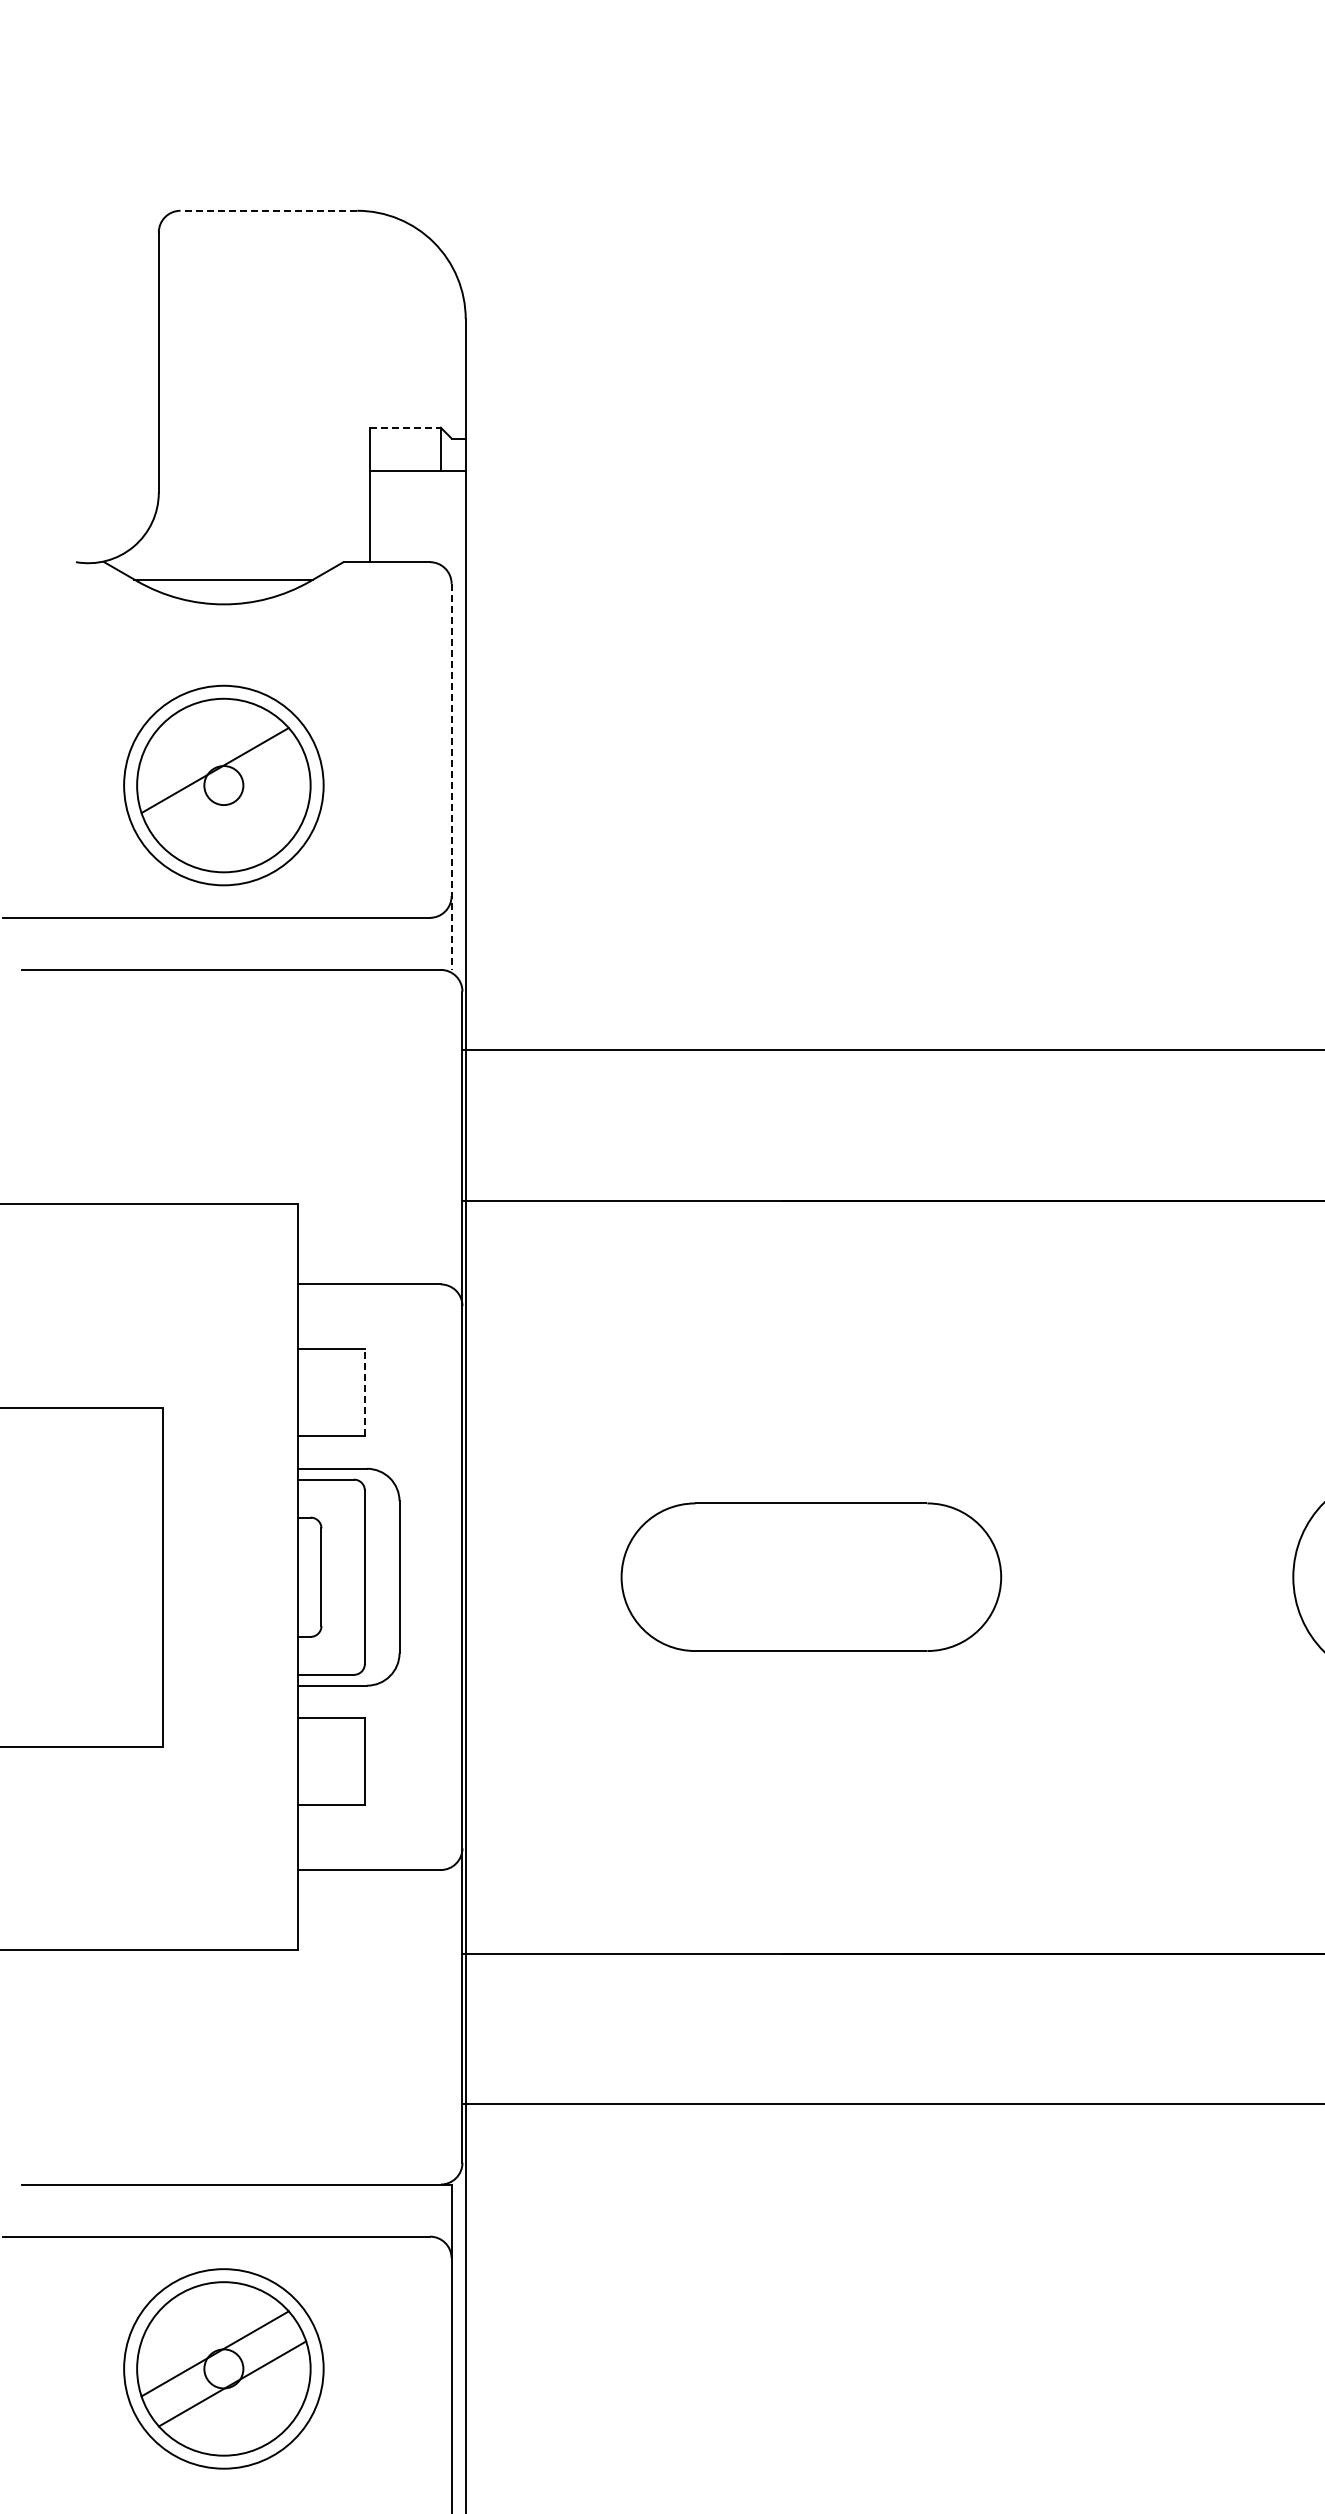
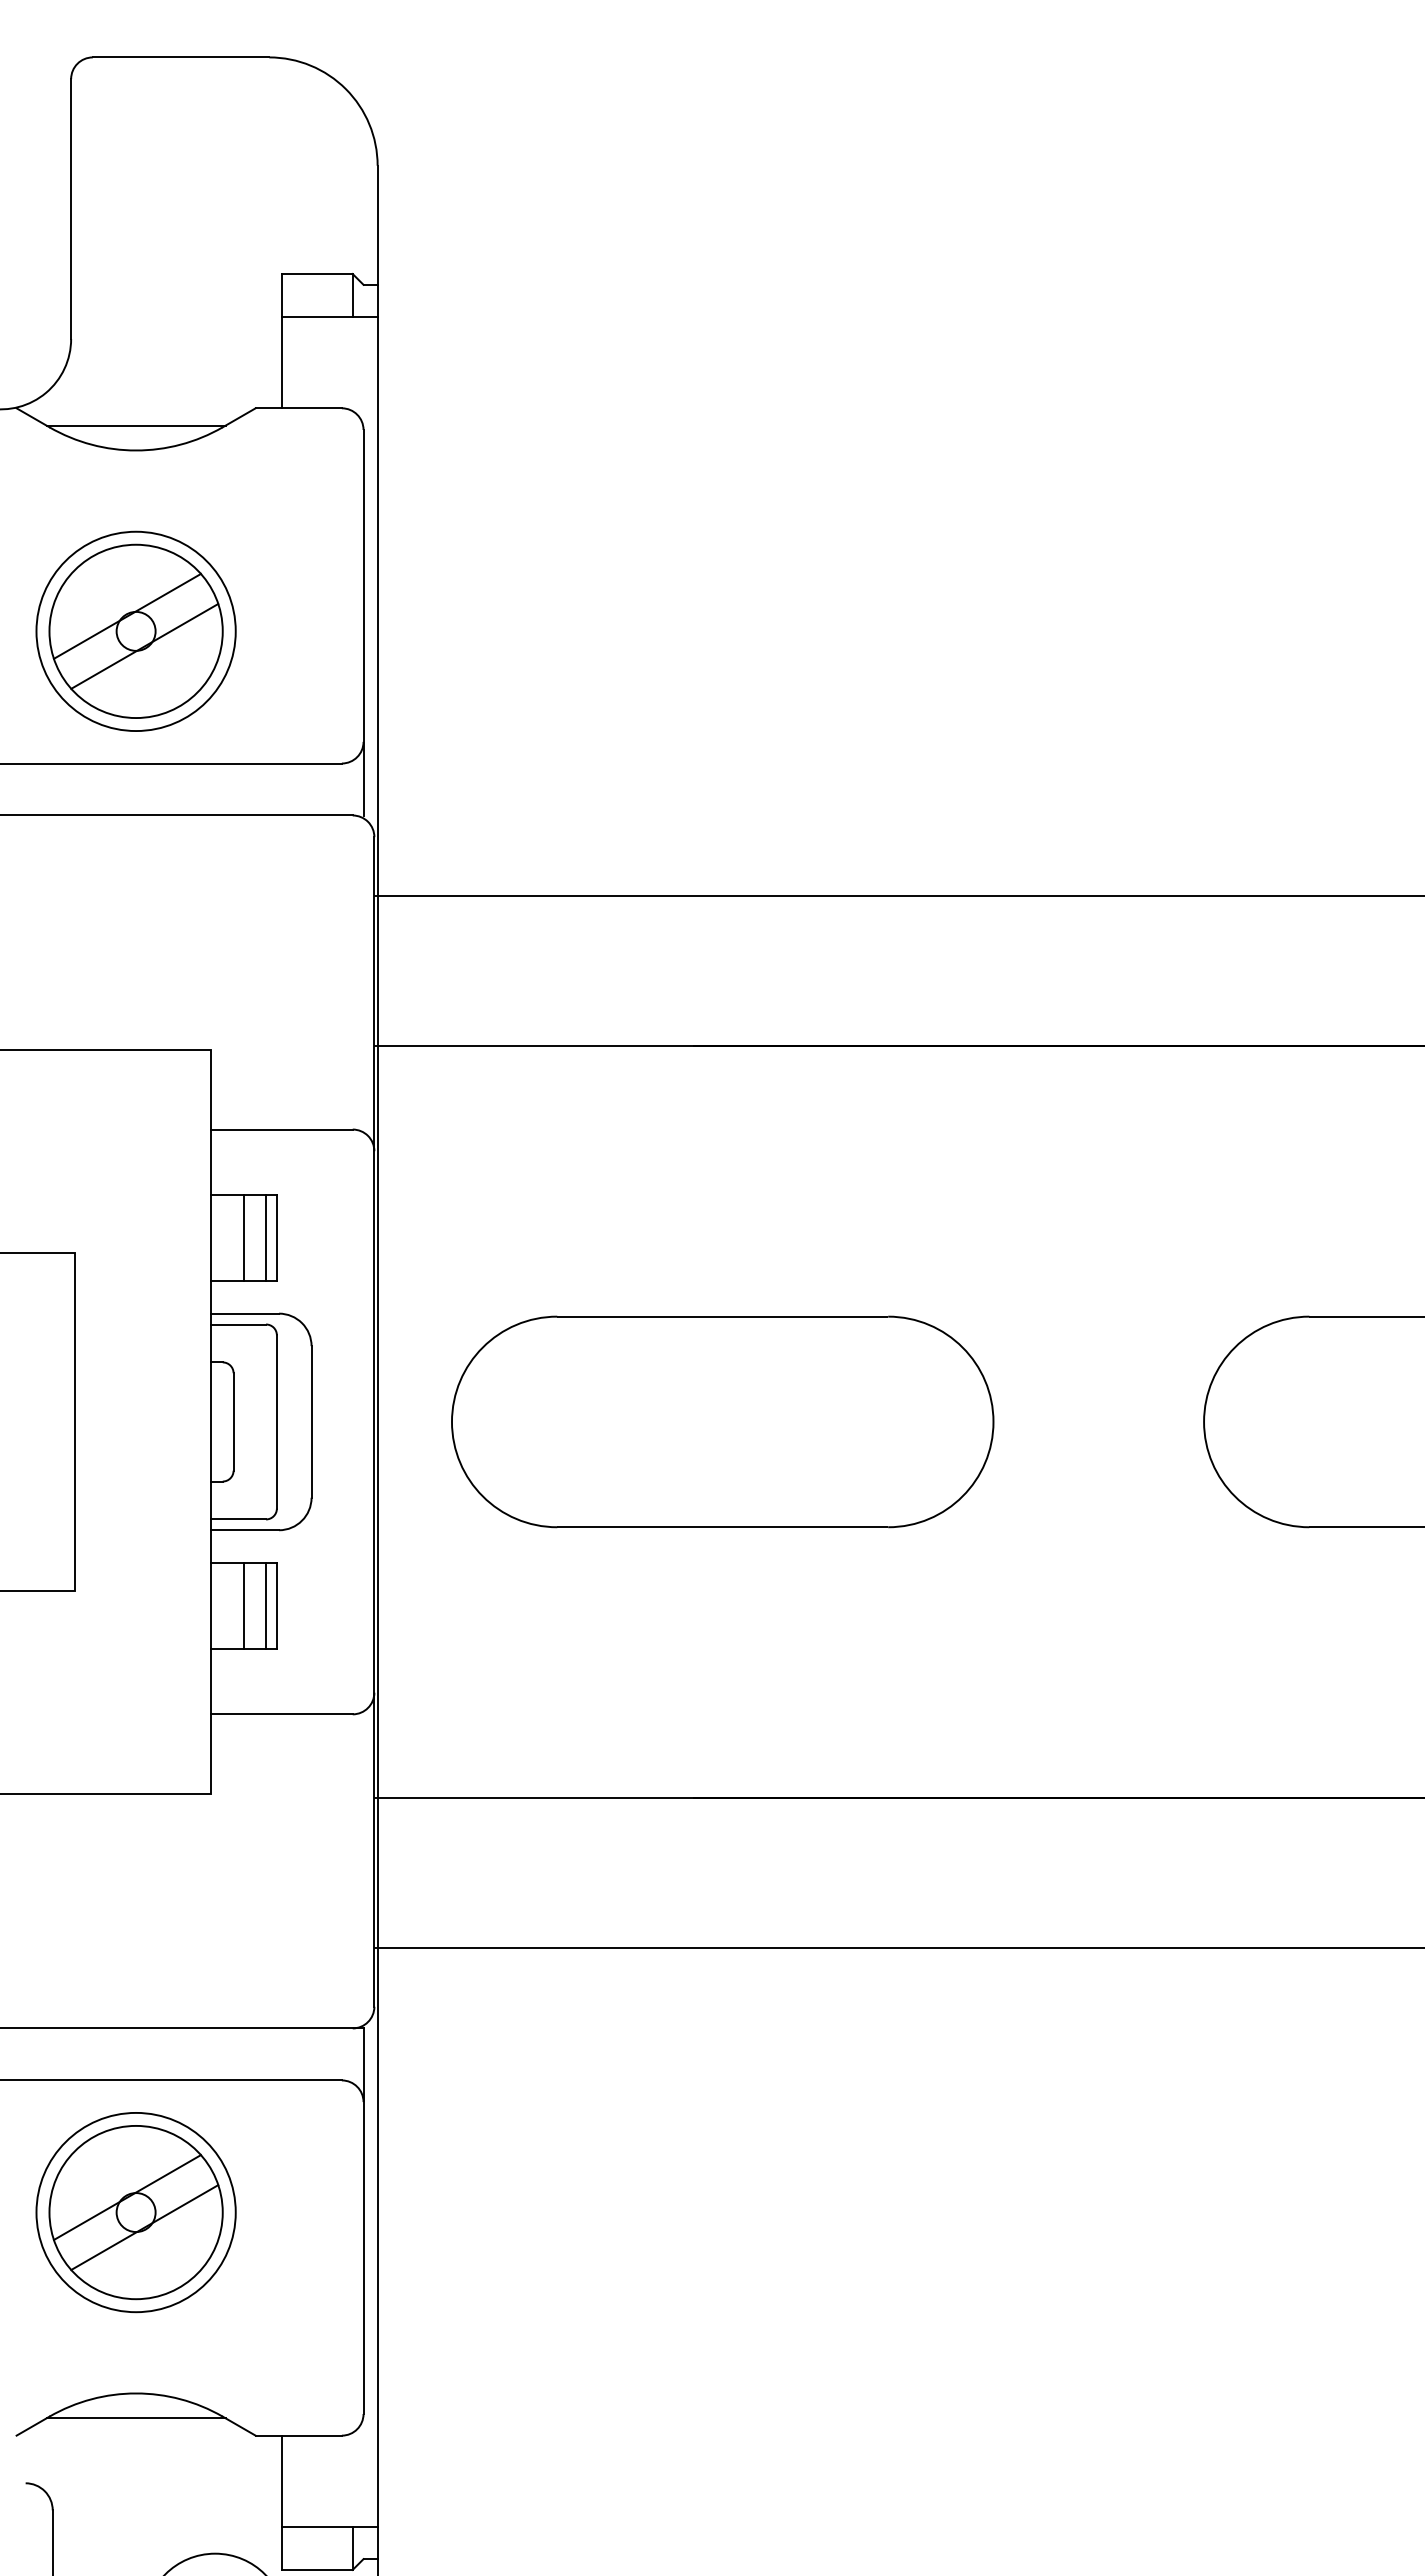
line: (268, 210) -> (180, 57), dashed -> solid
line: (406, 428) -> (318, 274), dashed -> solid
line: (451, 776) -> (363, 622), dashed -> solid
line: (232, 799) -> (144, 645), added
line: (332, 1392) -> (244, 1237), added
line: (354, 1392) -> (266, 1237), added
line: (364, 1392) -> (276, 1237), dashed -> solid
part: (811, 1576) -> (722, 1421), size x1.43
line: (332, 1761) -> (244, 1605), added
line: (354, 1761) -> (266, 1605), added

